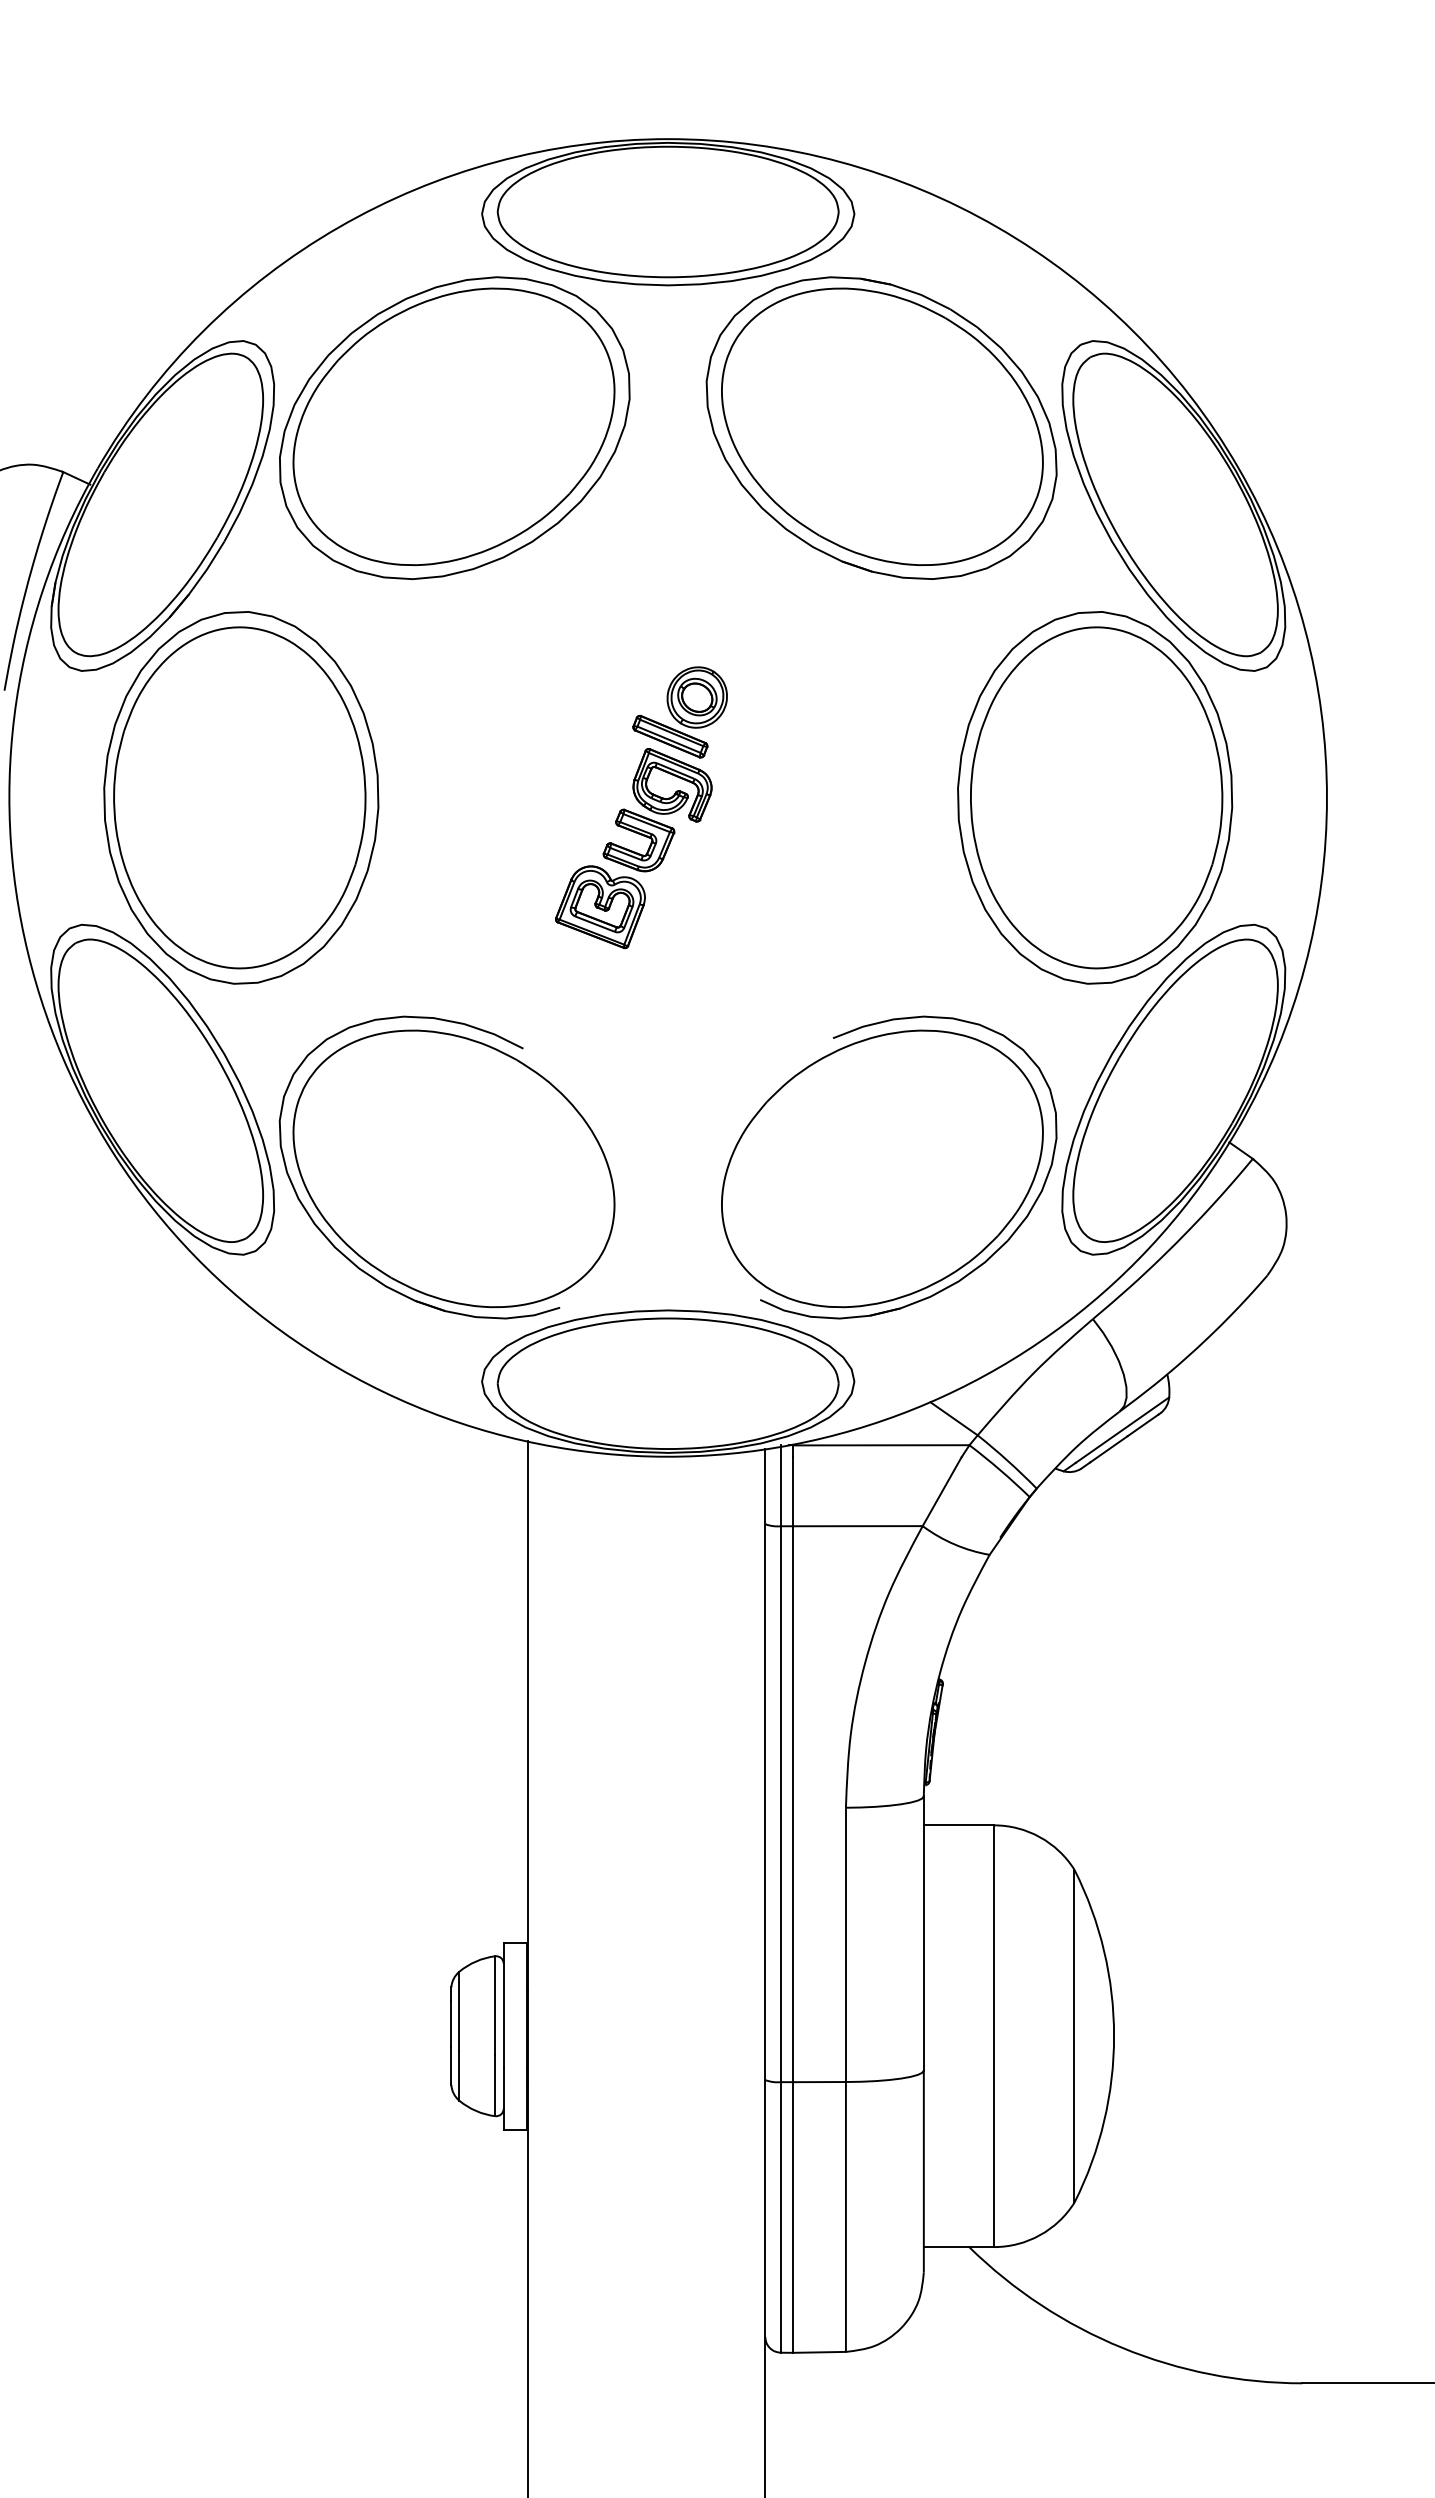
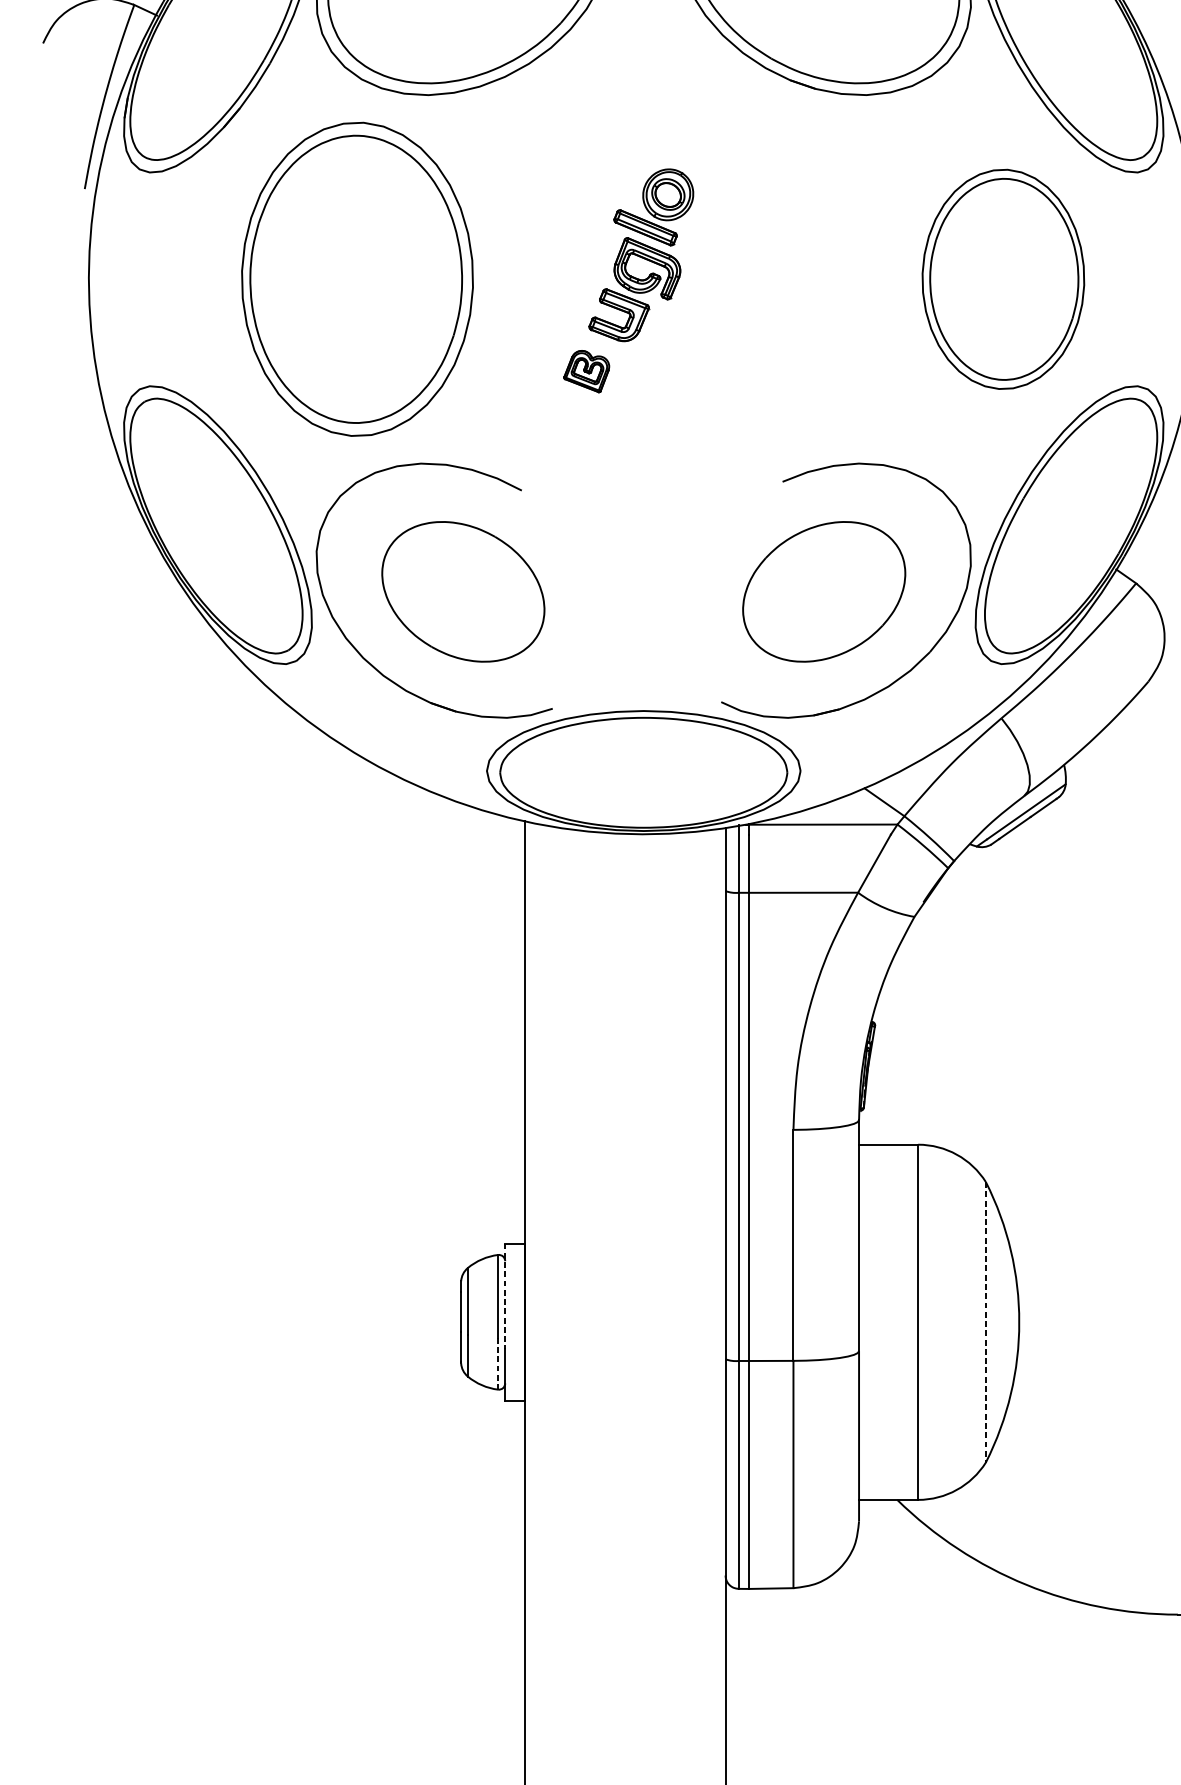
part: (241, 797) -> (357, 279), moved
part: (1095, 797) -> (1003, 279), size x0.7
part: (600, 907) -> (586, 371), size x0.6
part: (453, 1168) -> (462, 591), size x0.6
part: (882, 1168) -> (824, 591), size x0.6
line: (503, 2005) -> (505, 1296), solid -> dashed
line: (1074, 2036) -> (985, 1322), solid -> dashed
line: (495, 2085) -> (498, 1363), solid -> dashed

